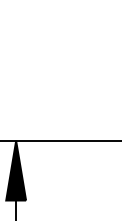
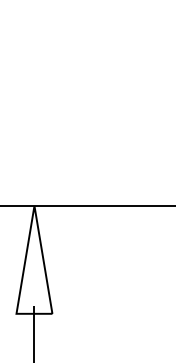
fill: (16, 170) -> (35, 259), removed

